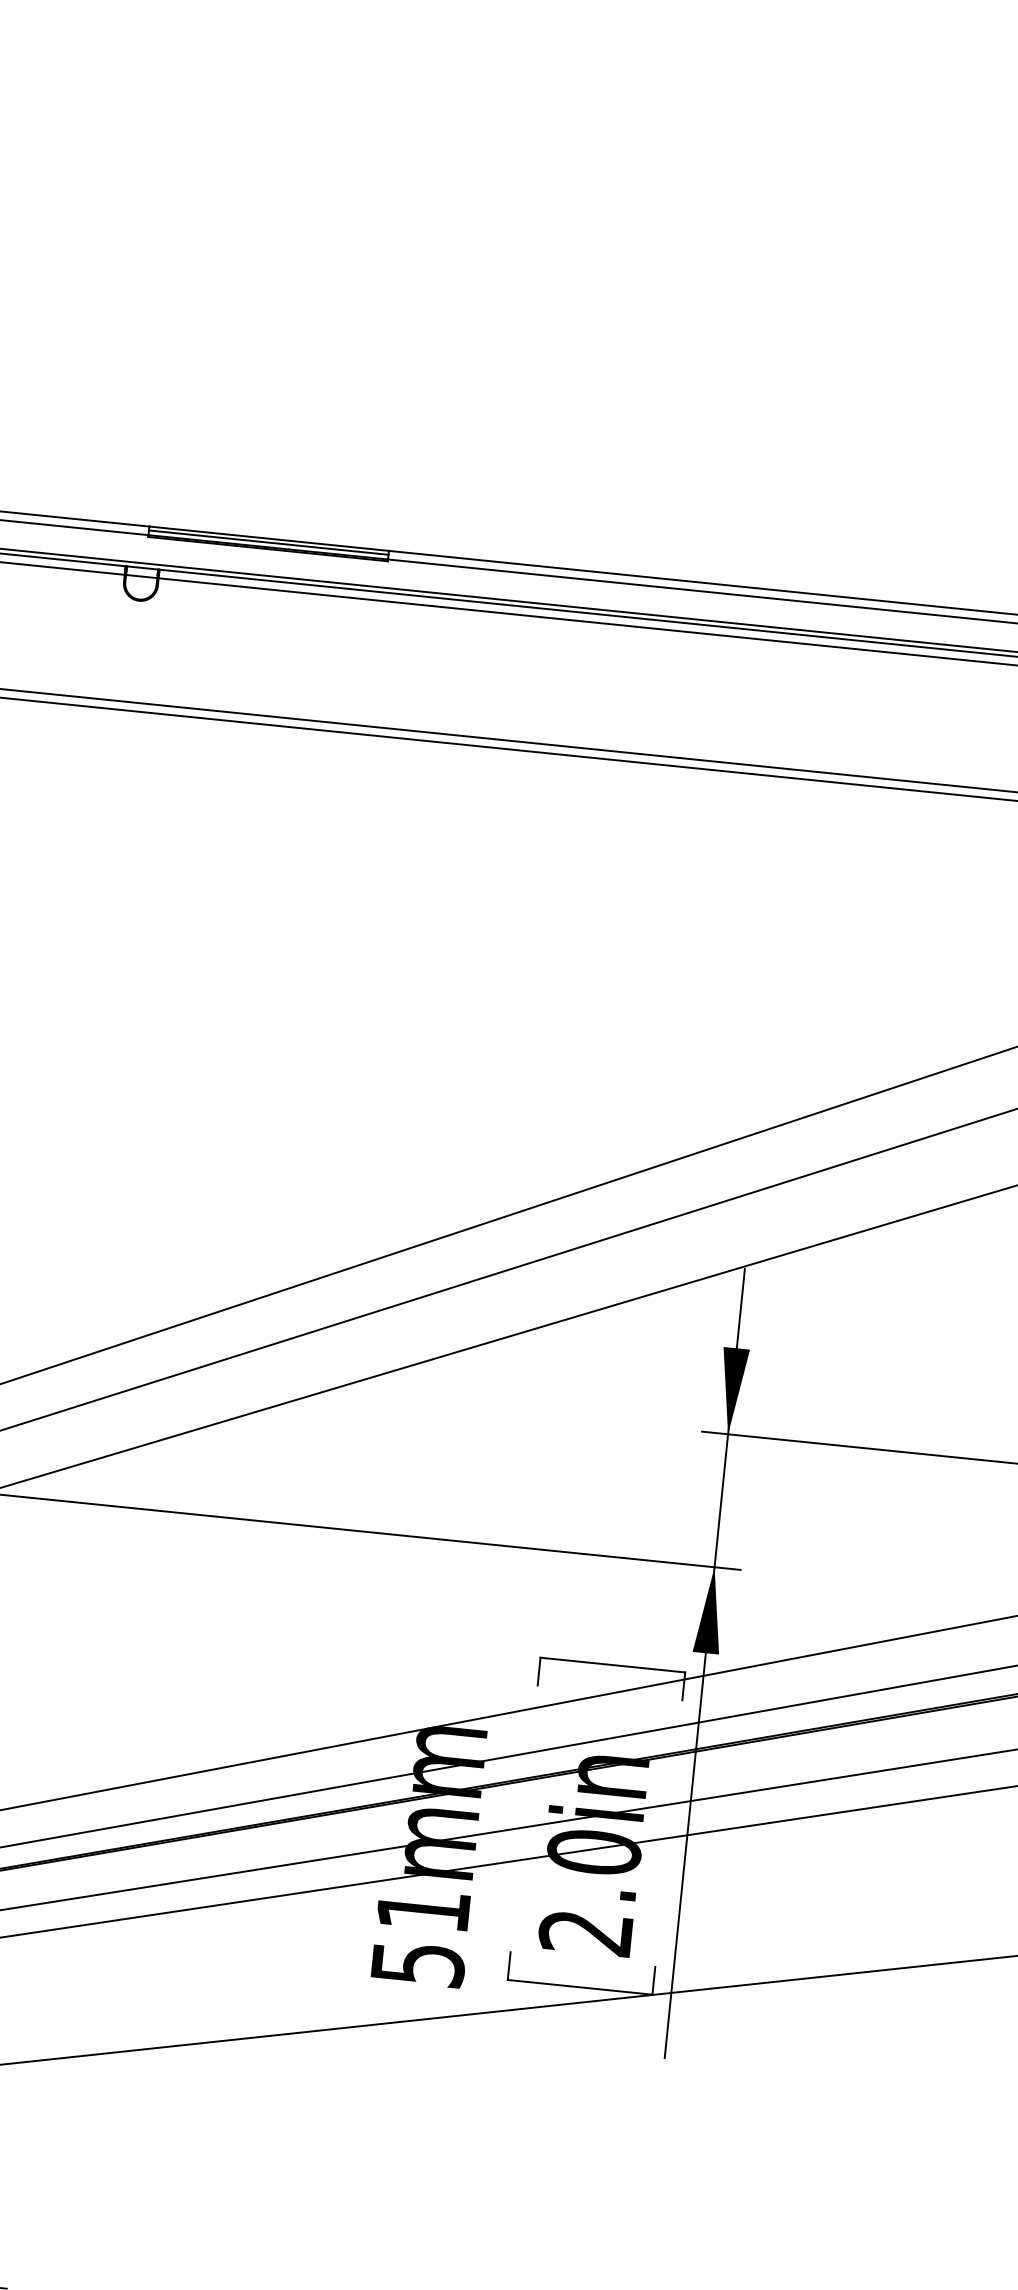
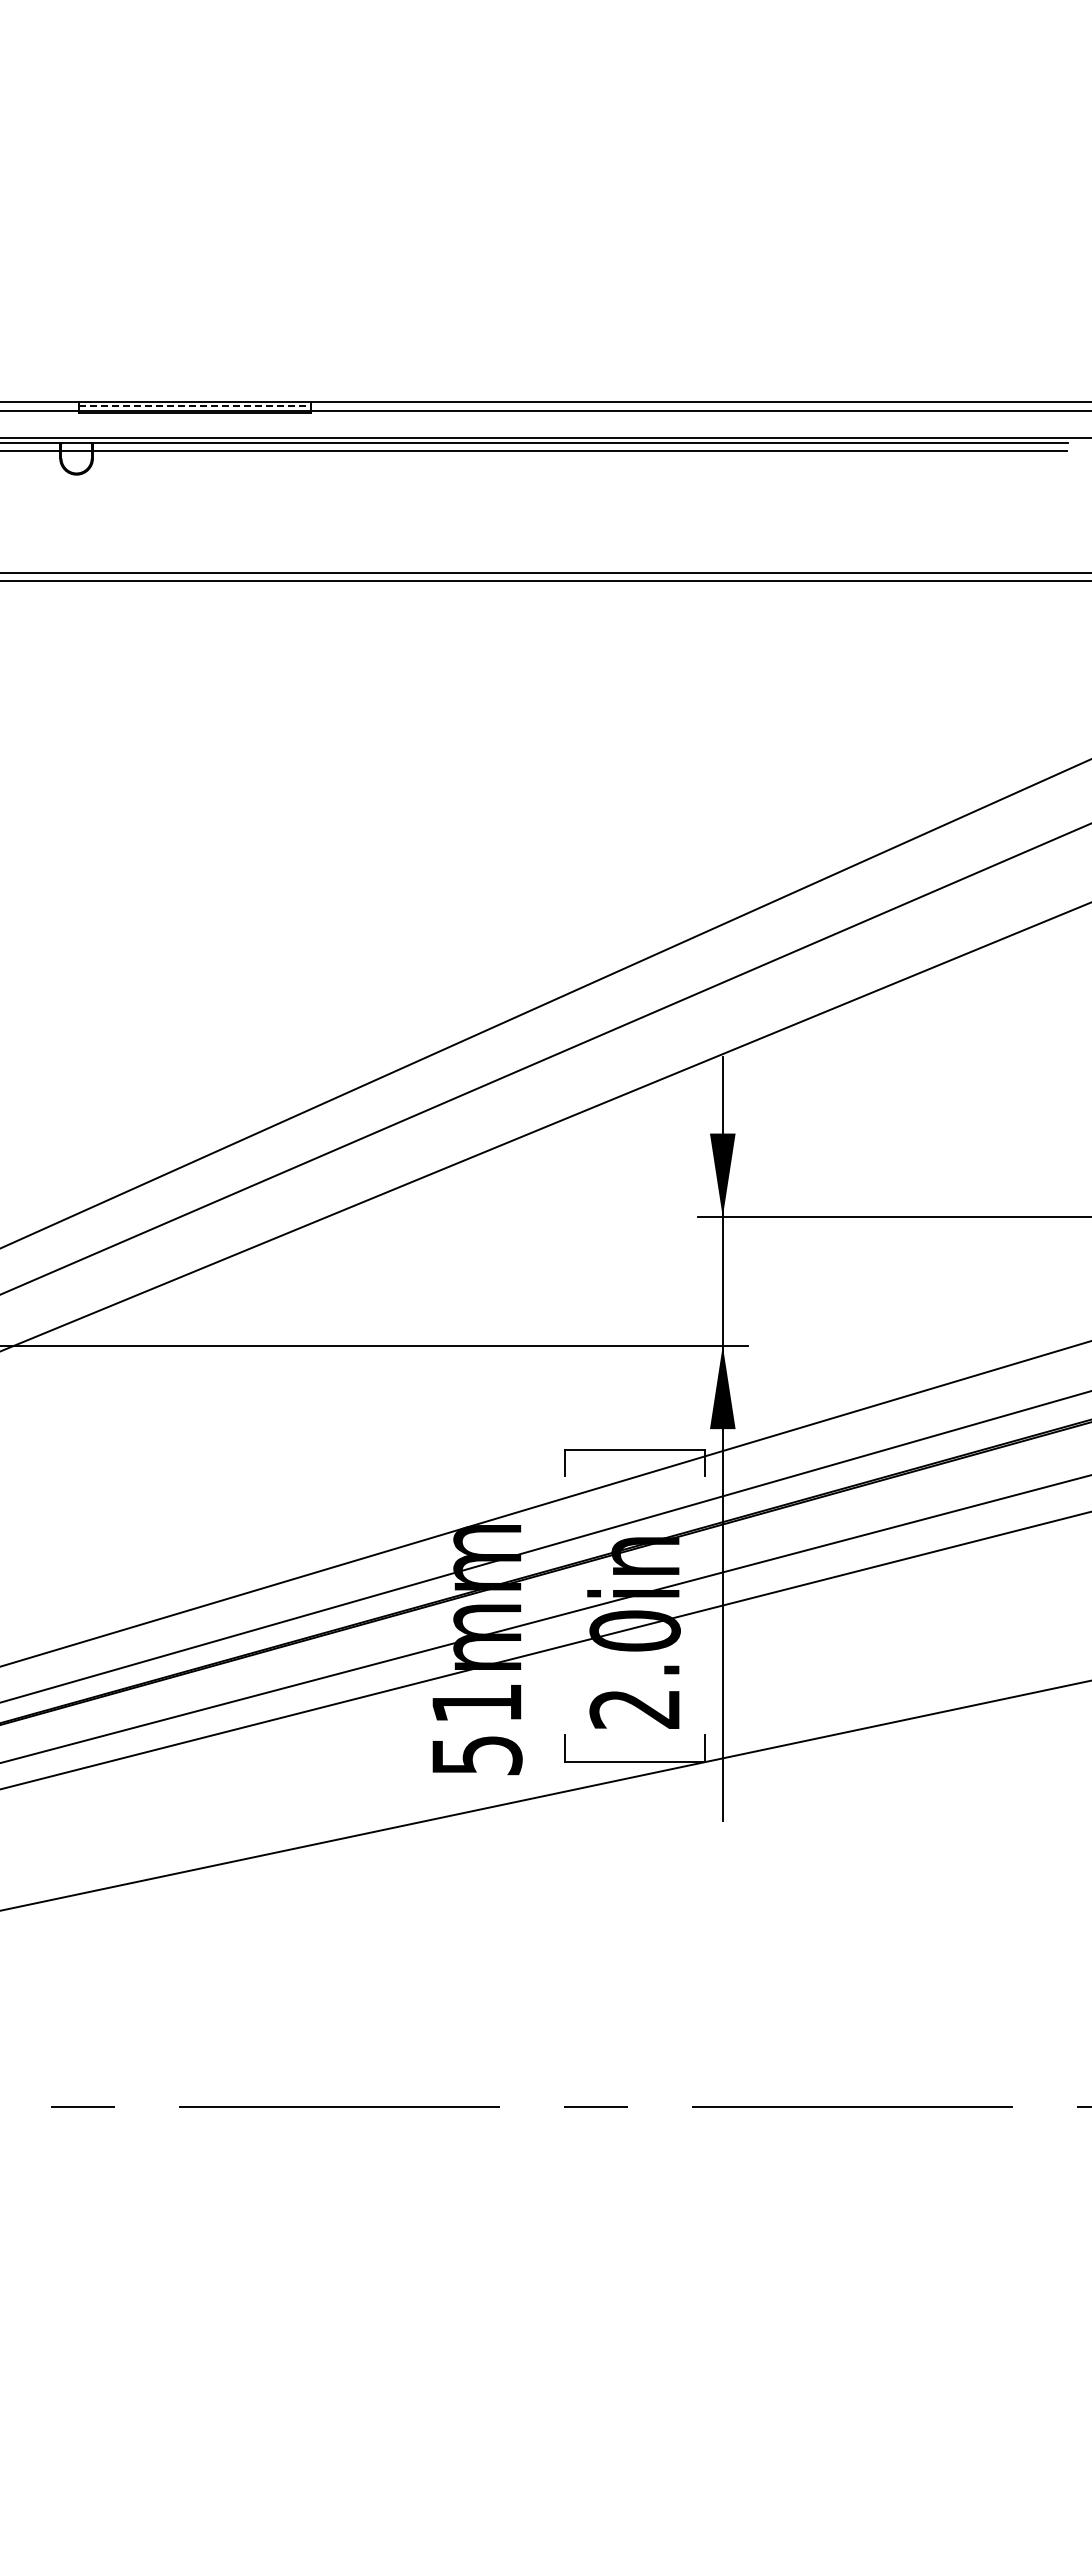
line: (269, 542) -> (195, 406), solid -> dashed

